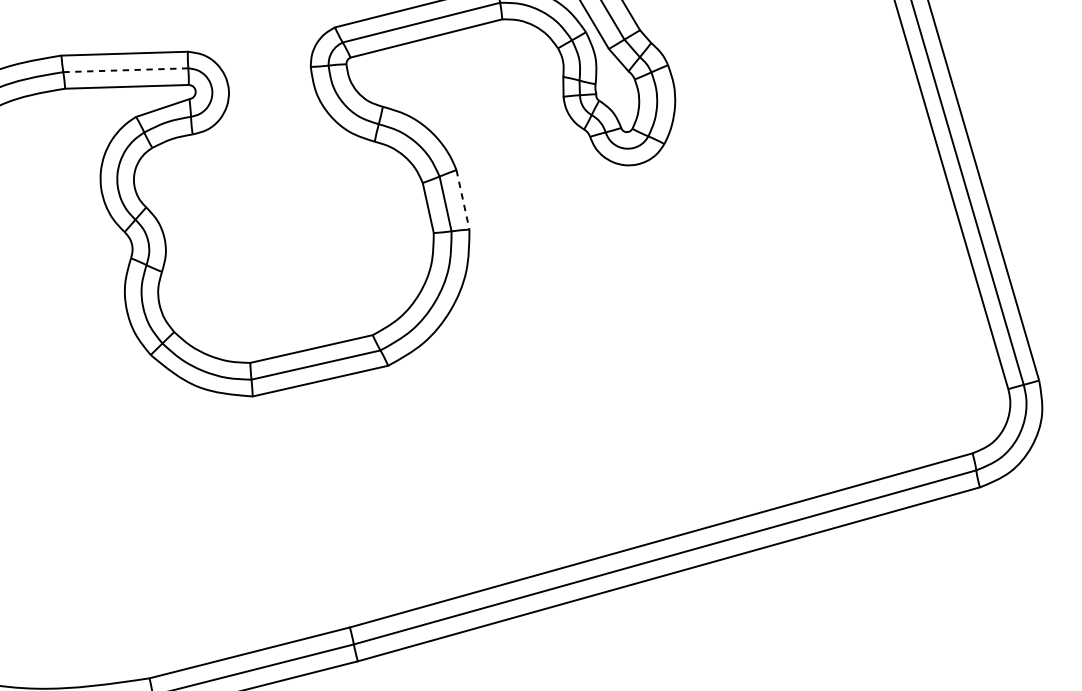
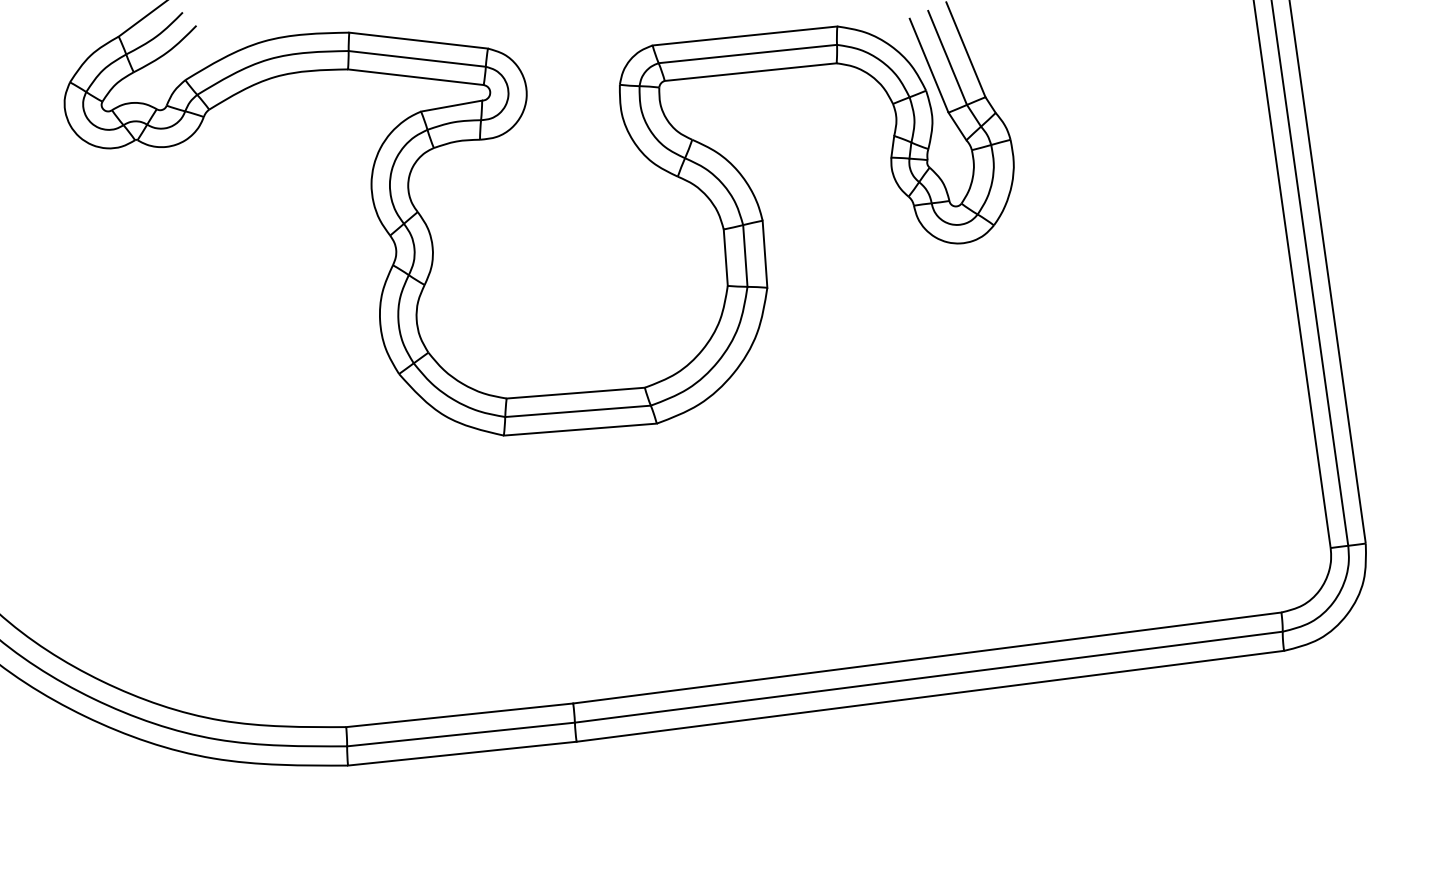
line: (125, 69) -> (416, 58), dashed -> solid
line: (463, 199) -> (765, 254), dashed -> solid

